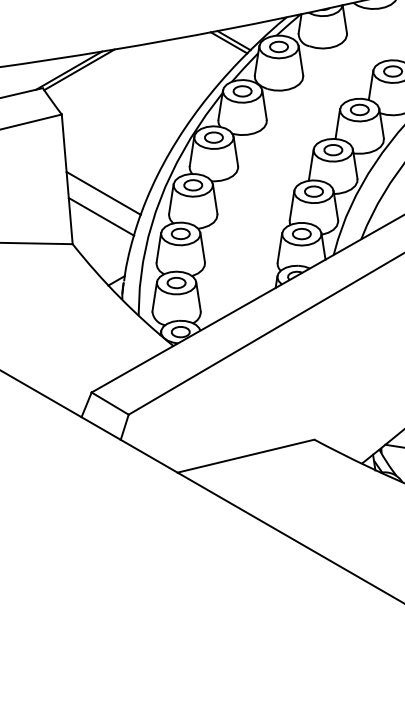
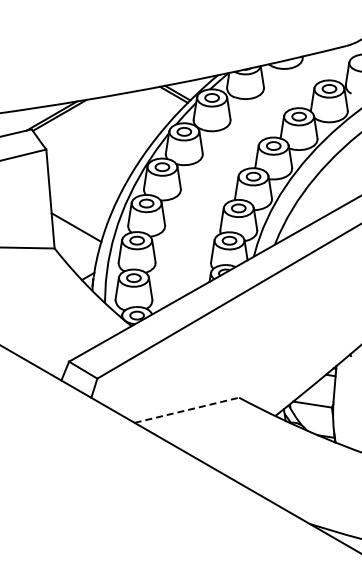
line: (103, 193) -> (78, 209), removed
line: (245, 456) -> (186, 410), solid -> dashed

